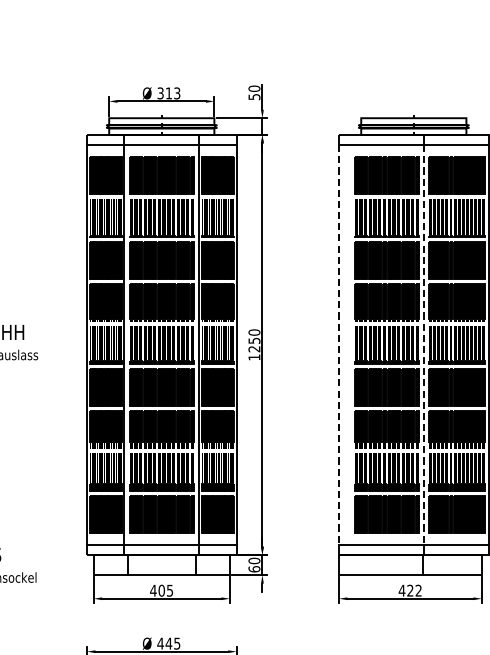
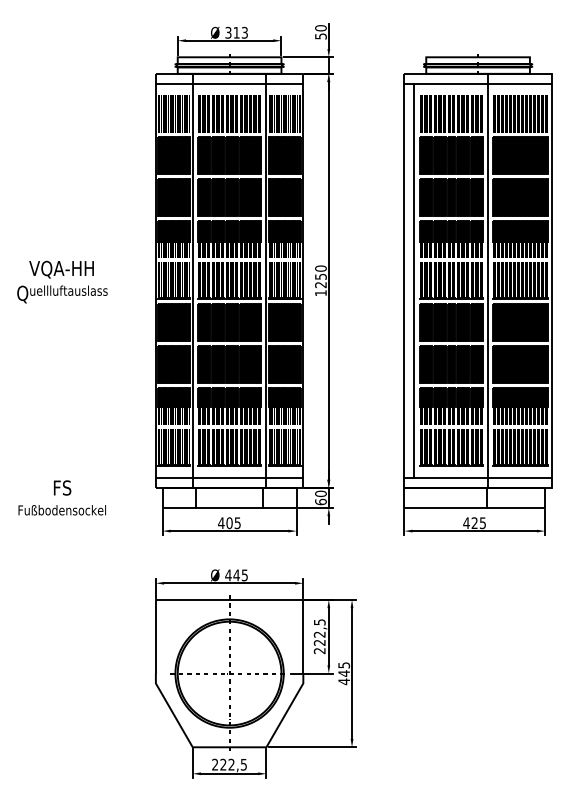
line: (349, 344) -> (414, 280), added
line: (339, 345) -> (404, 281), dashed -> solid
line: (423, 345) -> (487, 281), dashed -> solid
text: (418, 591) -> (482, 523), 422 -> 425

